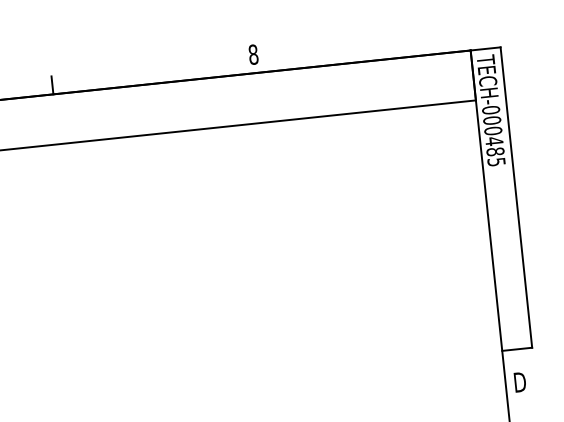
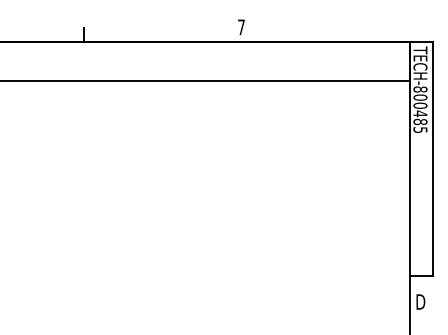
text: (253, 54) -> (241, 27), 8 -> 7
text: (491, 110) -> (420, 89), TECH-000485 -> TECH-800485

